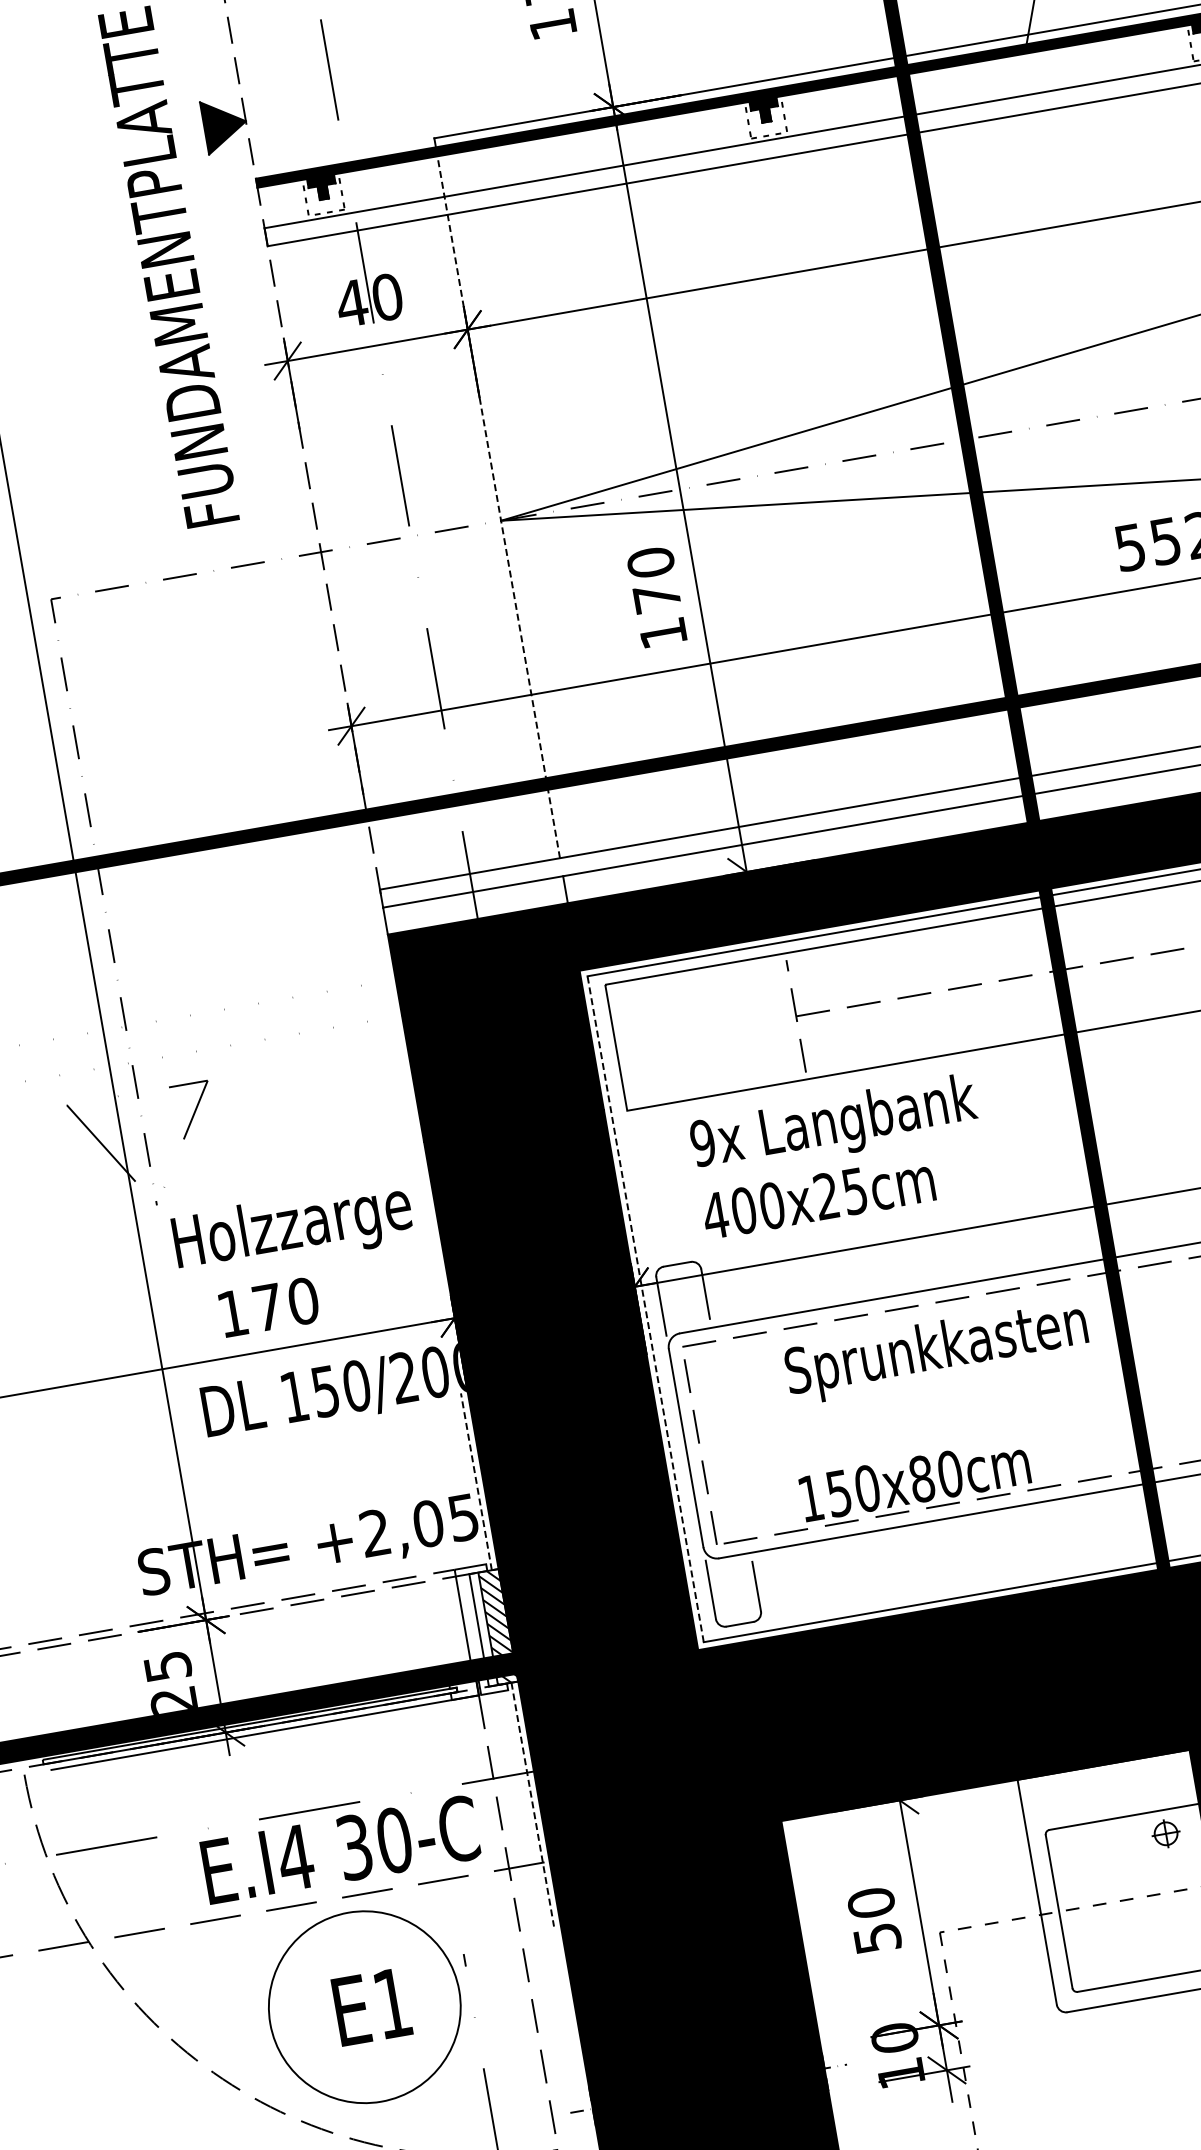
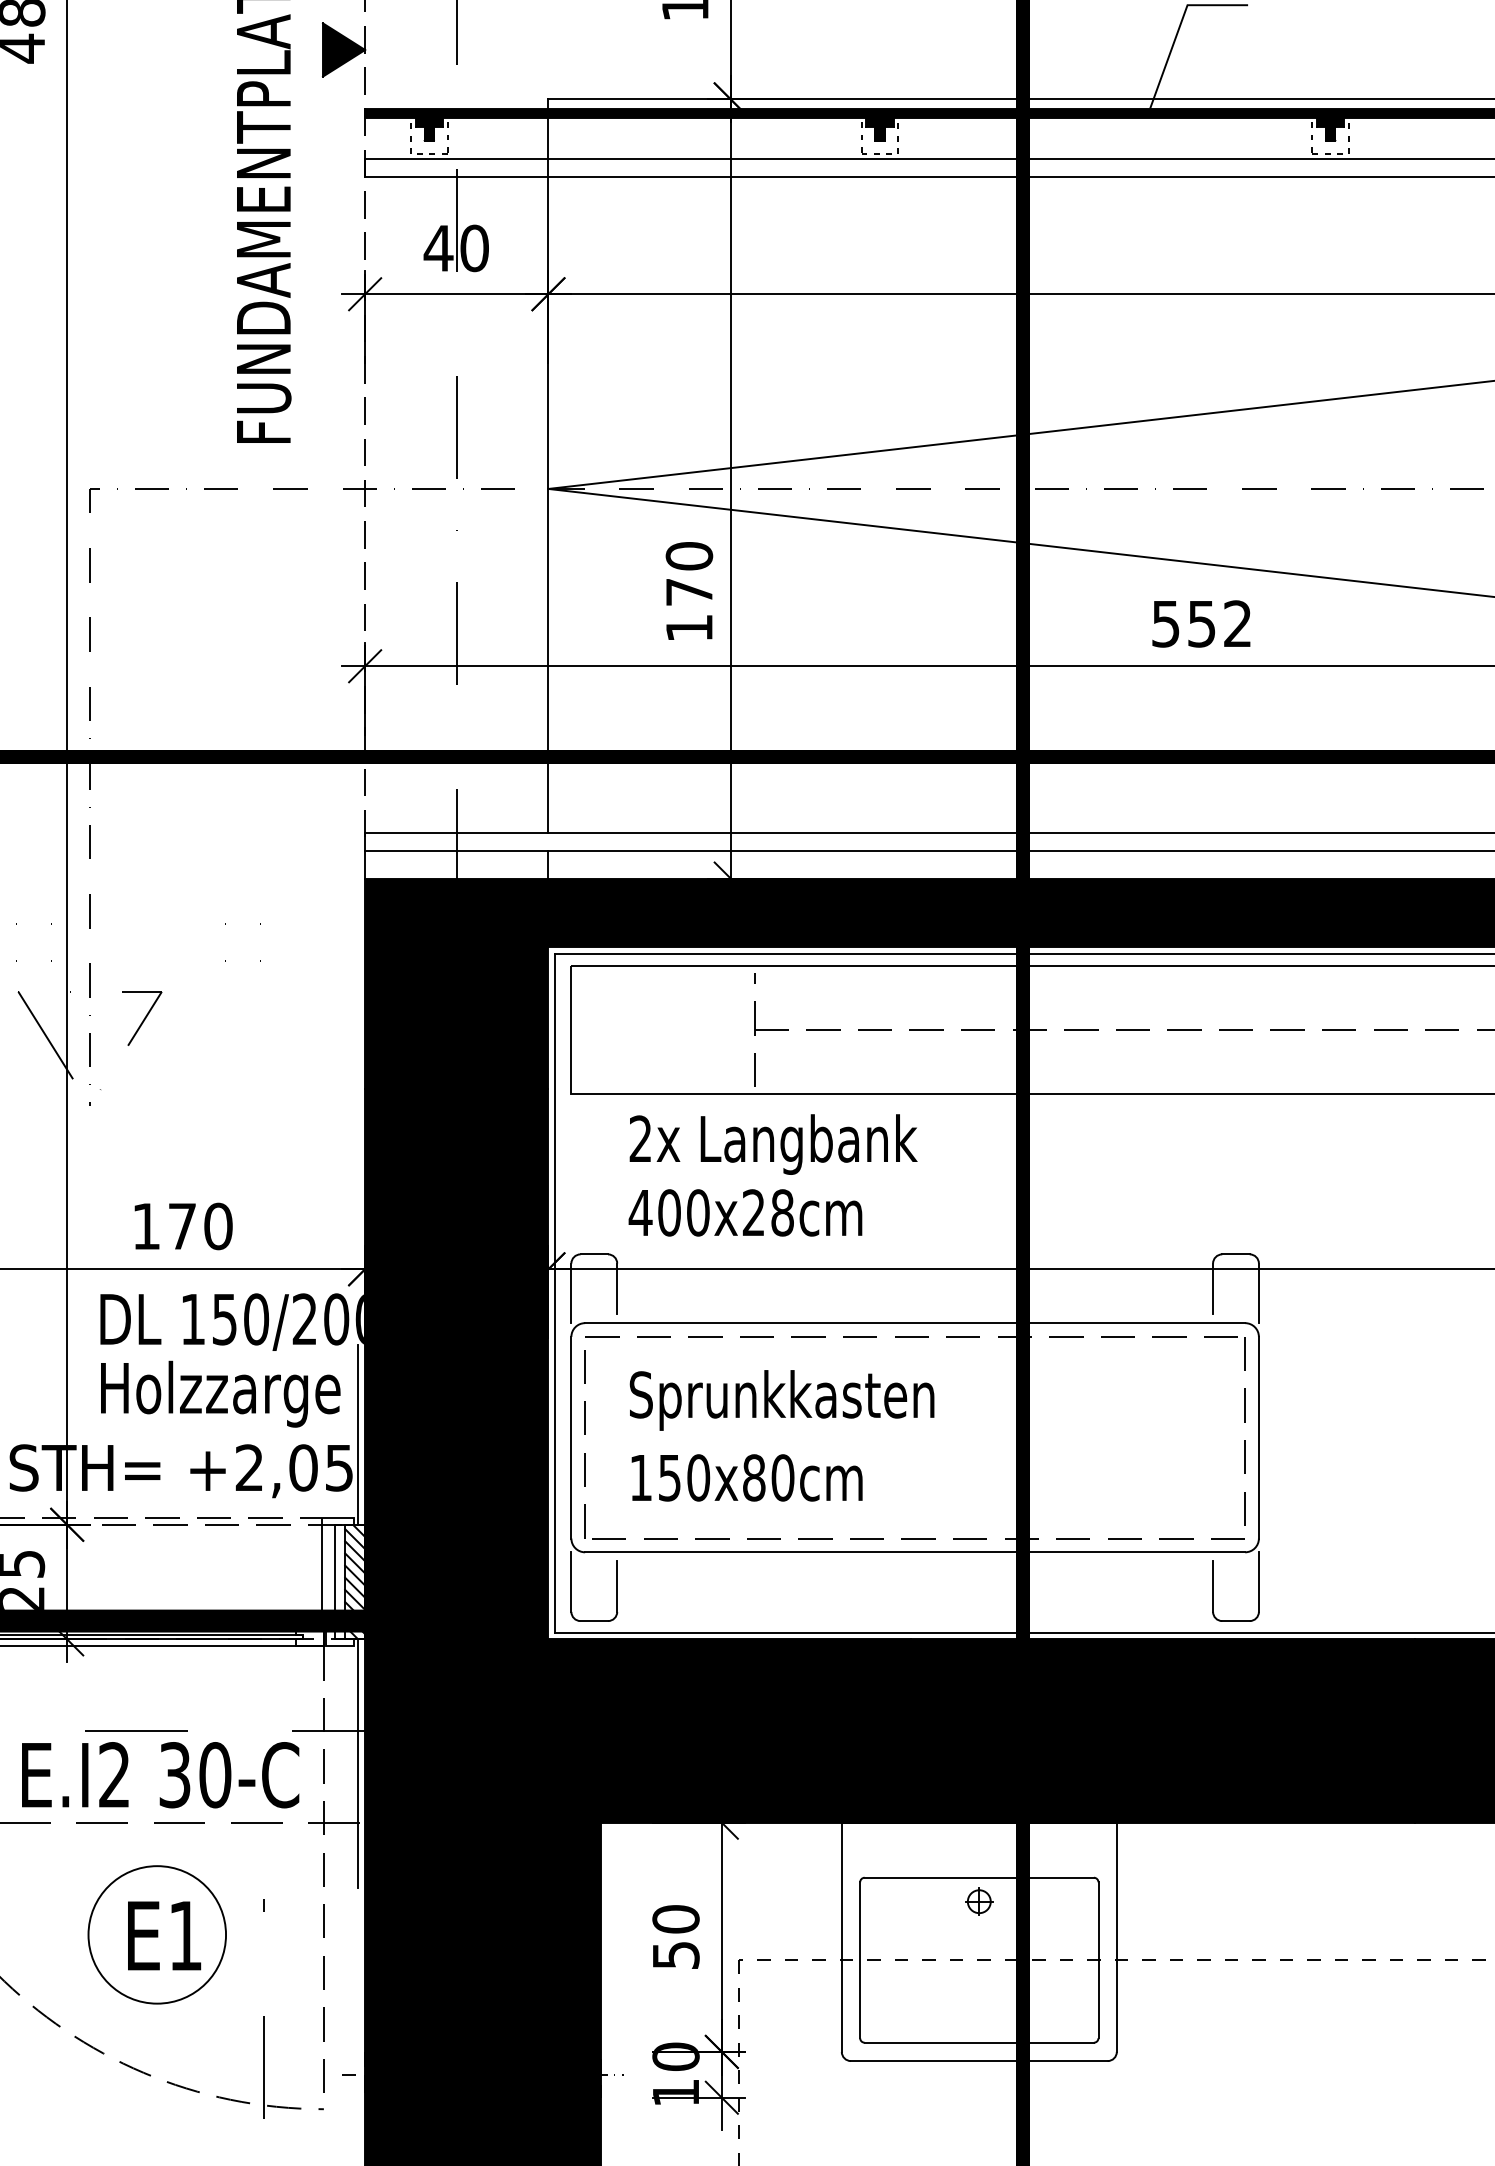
line: (498, 507) -> (548, 475), dashed -> solid
text: (702, 1142) -> (640, 1138), 9x -> 2x
text: (854, 1190) -> (782, 1212), 400x25cm -> 400x28cm
text: (292, 1228) -> (220, 1393), moved
line: (645, 1308) -> (555, 1292), dashed -> solid
text: (936, 1351) -> (781, 1400), moved
text: (914, 1479) -> (746, 1477), moved
line: (476, 1481) -> (358, 1434), dashed -> solid
line: (533, 1805) -> (358, 1764), dashed -> solid
text: (295, 1857) -> (114, 1774), E.I4 -> E.I2
circle: (364, 2006) -> (157, 1934), size x0.71

